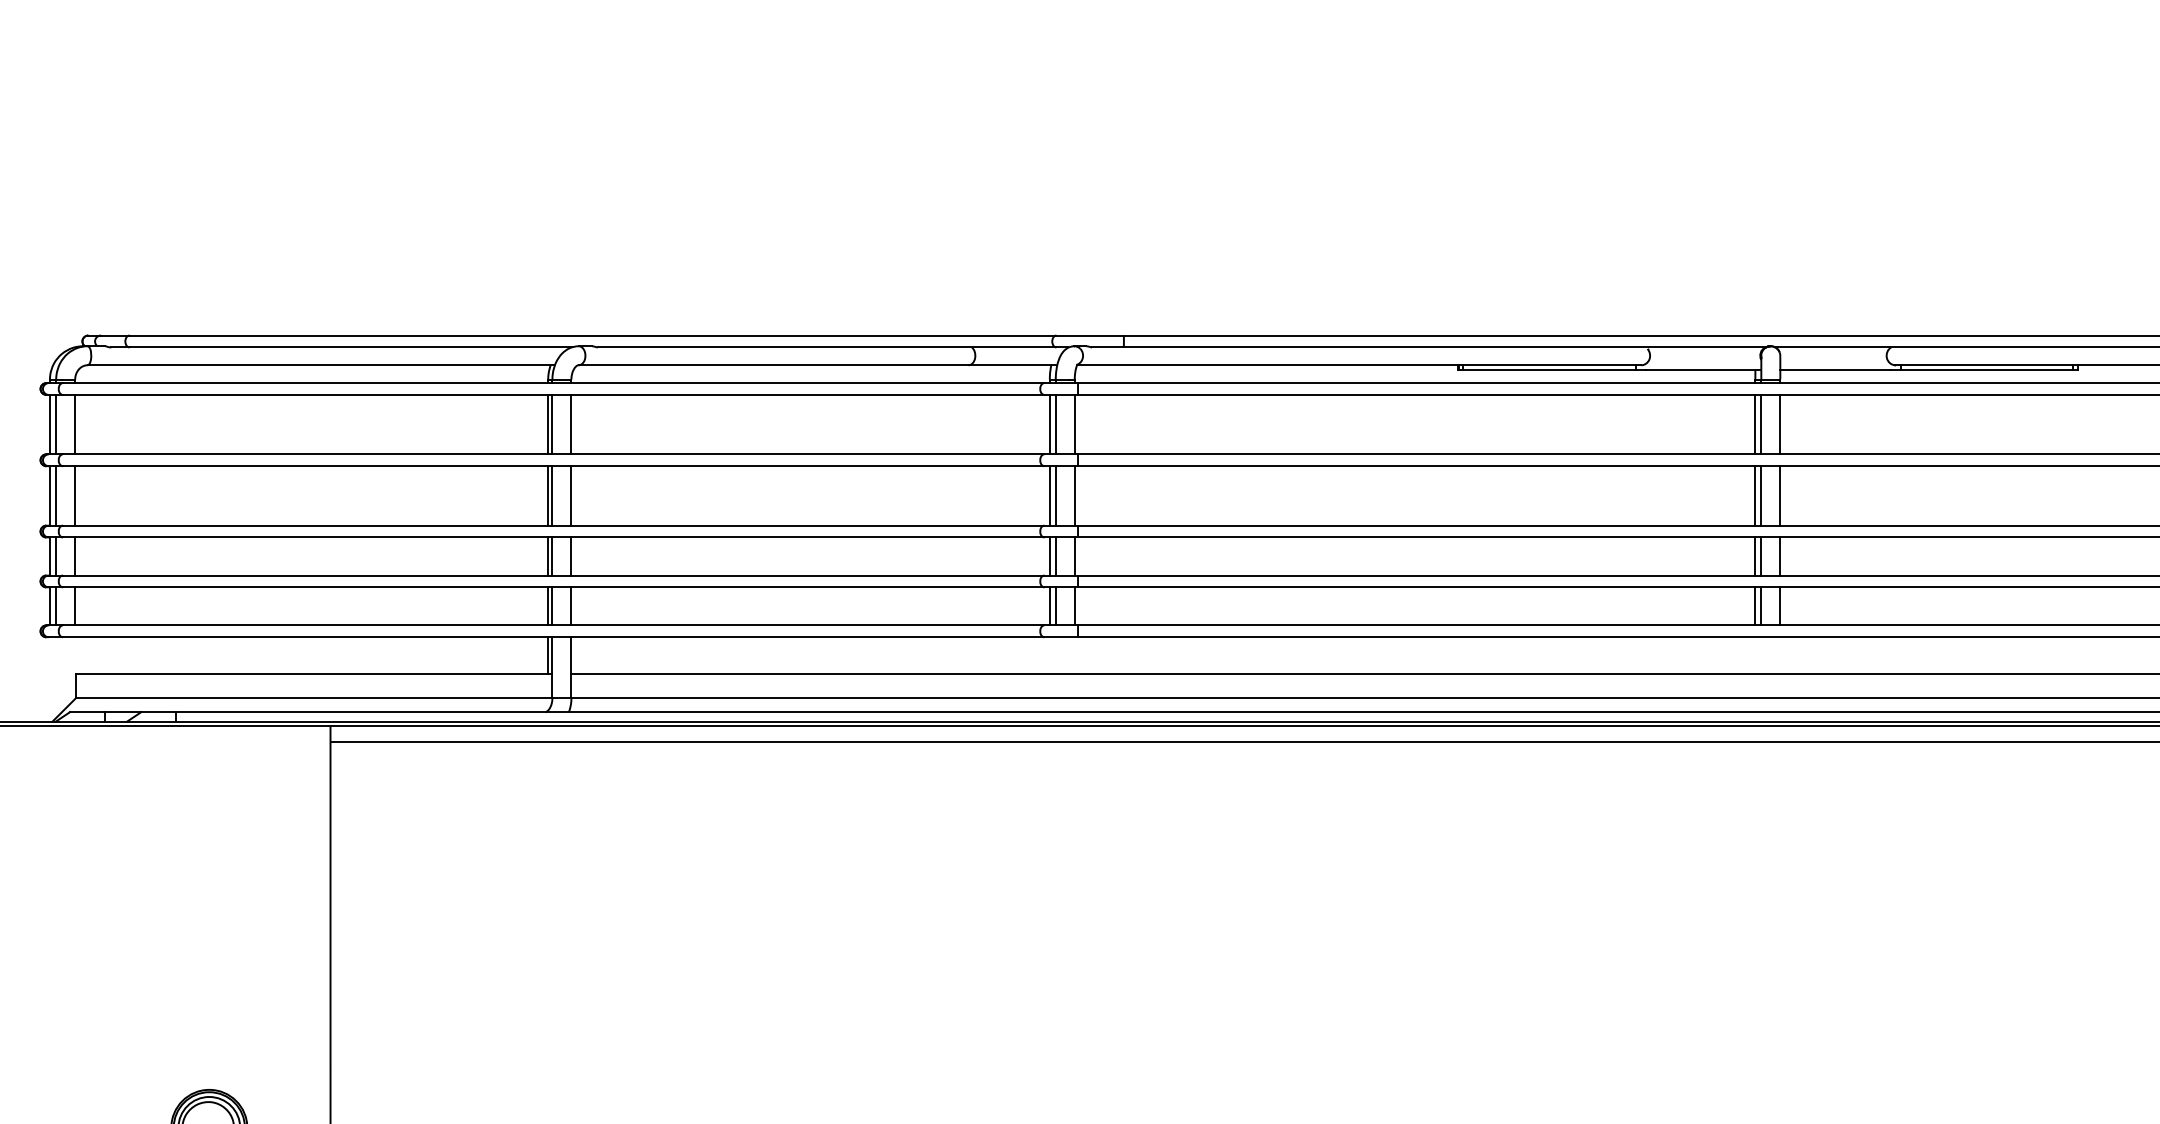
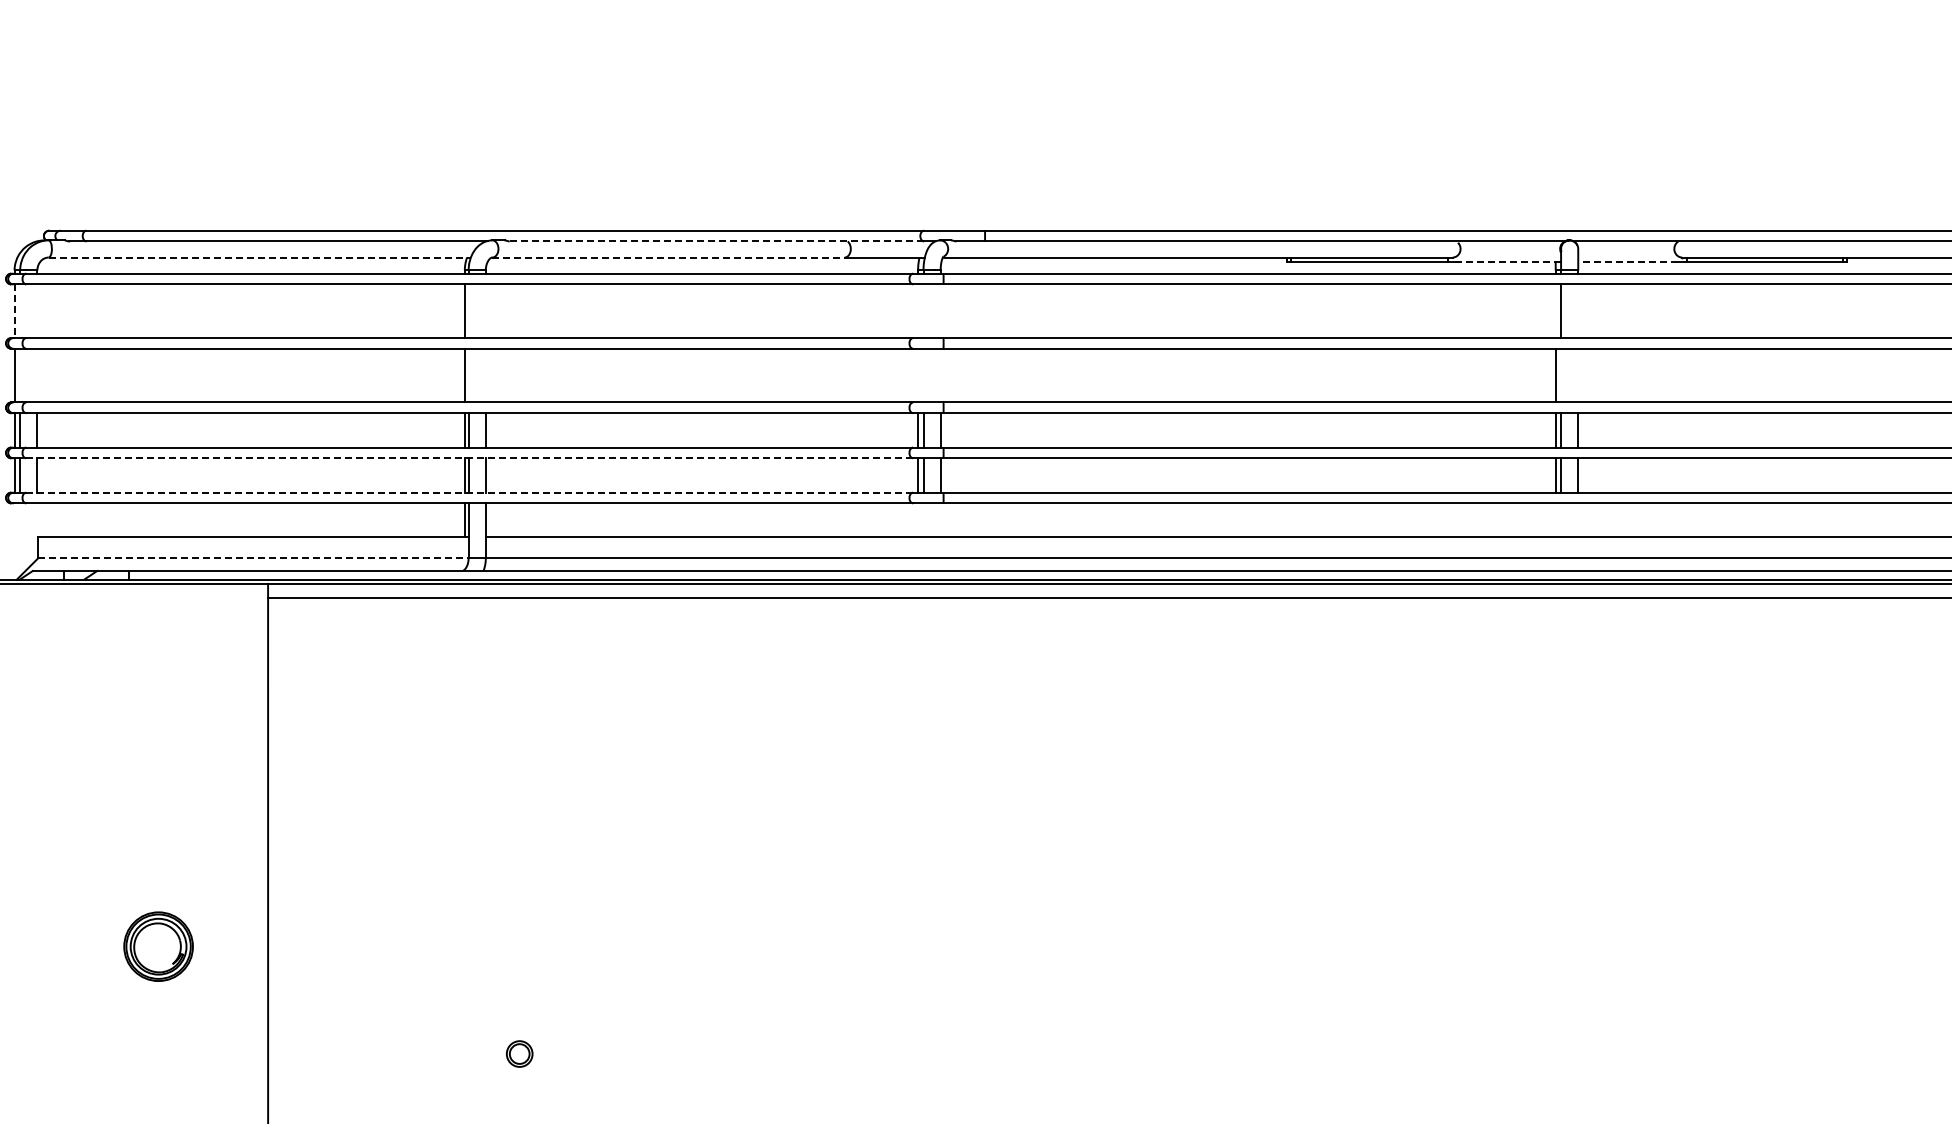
line: (827, 347) -> (717, 241), solid -> dashed
line: (322, 365) -> (260, 257), solid -> dashed
line: (774, 365) -> (669, 257), solid -> dashed
line: (1703, 369) -> (1508, 261), solid -> dashed
line: (1835, 369) -> (1628, 261), solid -> dashed
line: (49, 424) -> (14, 311), solid -> dashed
line: (56, 424) -> (20, 311), removed
line: (75, 424) -> (37, 311), removed
line: (552, 424) -> (468, 311), removed
line: (571, 424) -> (485, 311), removed
line: (1050, 424) -> (918, 311), removed
line: (1055, 424) -> (923, 311), removed
line: (1074, 424) -> (940, 311), removed
line: (1755, 424) -> (1555, 311), removed
line: (1780, 424) -> (1578, 311), removed
line: (56, 495) -> (20, 375), removed
line: (75, 495) -> (37, 375), removed
line: (552, 495) -> (468, 375), removed
line: (571, 495) -> (485, 375), removed
line: (1050, 495) -> (918, 375), removed
line: (1055, 495) -> (923, 375), removed
line: (1074, 495) -> (940, 375), removed
line: (1761, 495) -> (1561, 375), removed
line: (1780, 495) -> (1578, 375), removed
line: (554, 587) -> (470, 458), solid -> dashed
line: (553, 625) -> (469, 492), solid -> dashed
line: (315, 698) -> (254, 558), solid -> dashed

